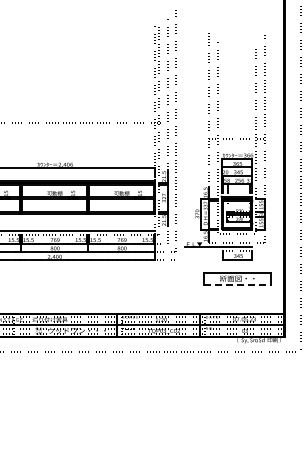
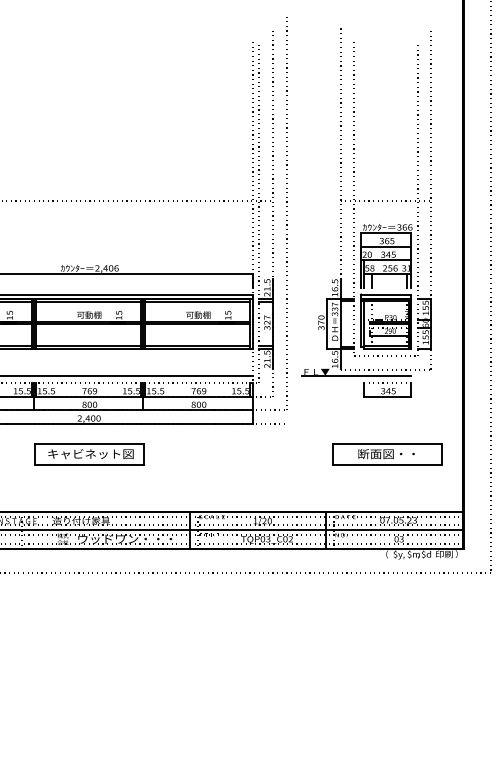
part: (218, 144) -> (355, 209), moved
part: (54, 278) -> (88, 453), added
line: (238, 285) -> (388, 465), dashed -> solid

